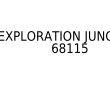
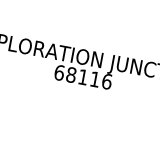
text: (84, 47) -> (106, 80), 68115 -> 68116

